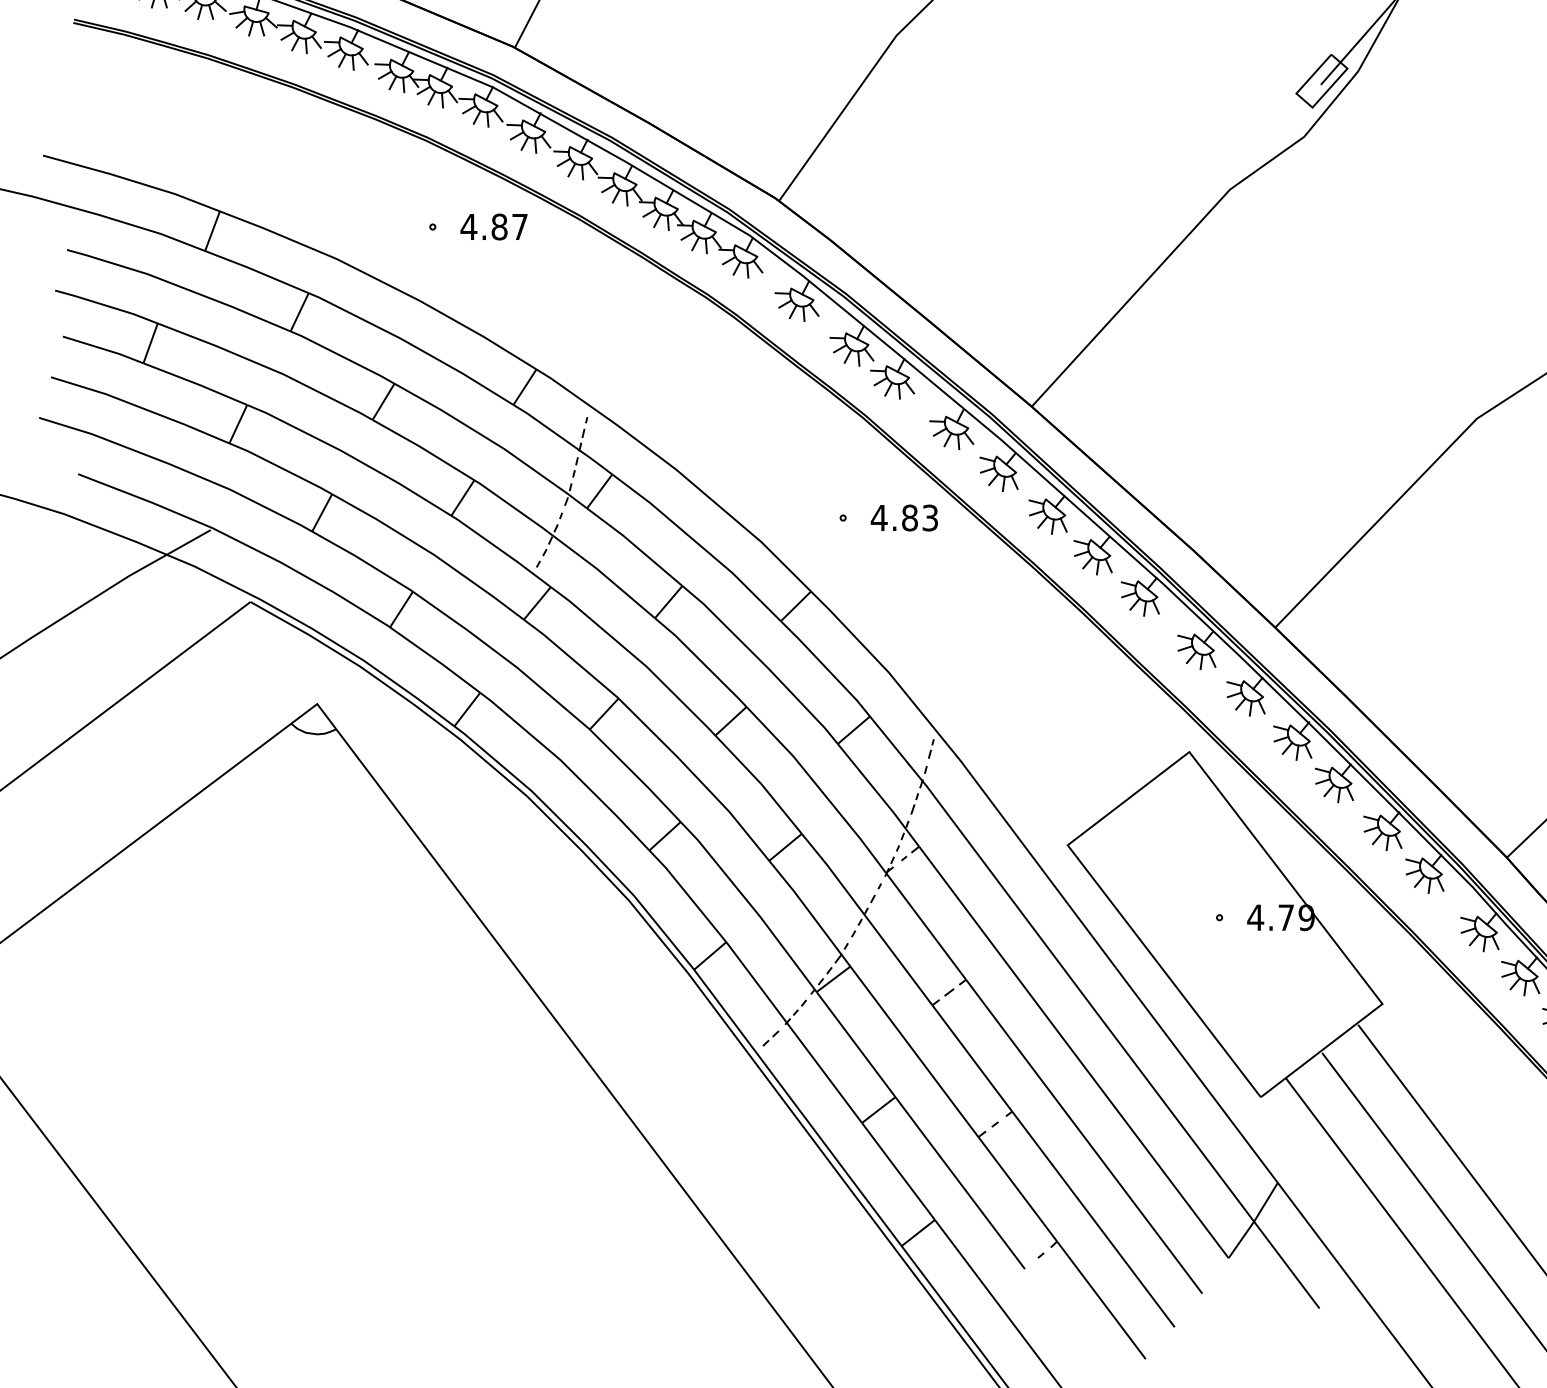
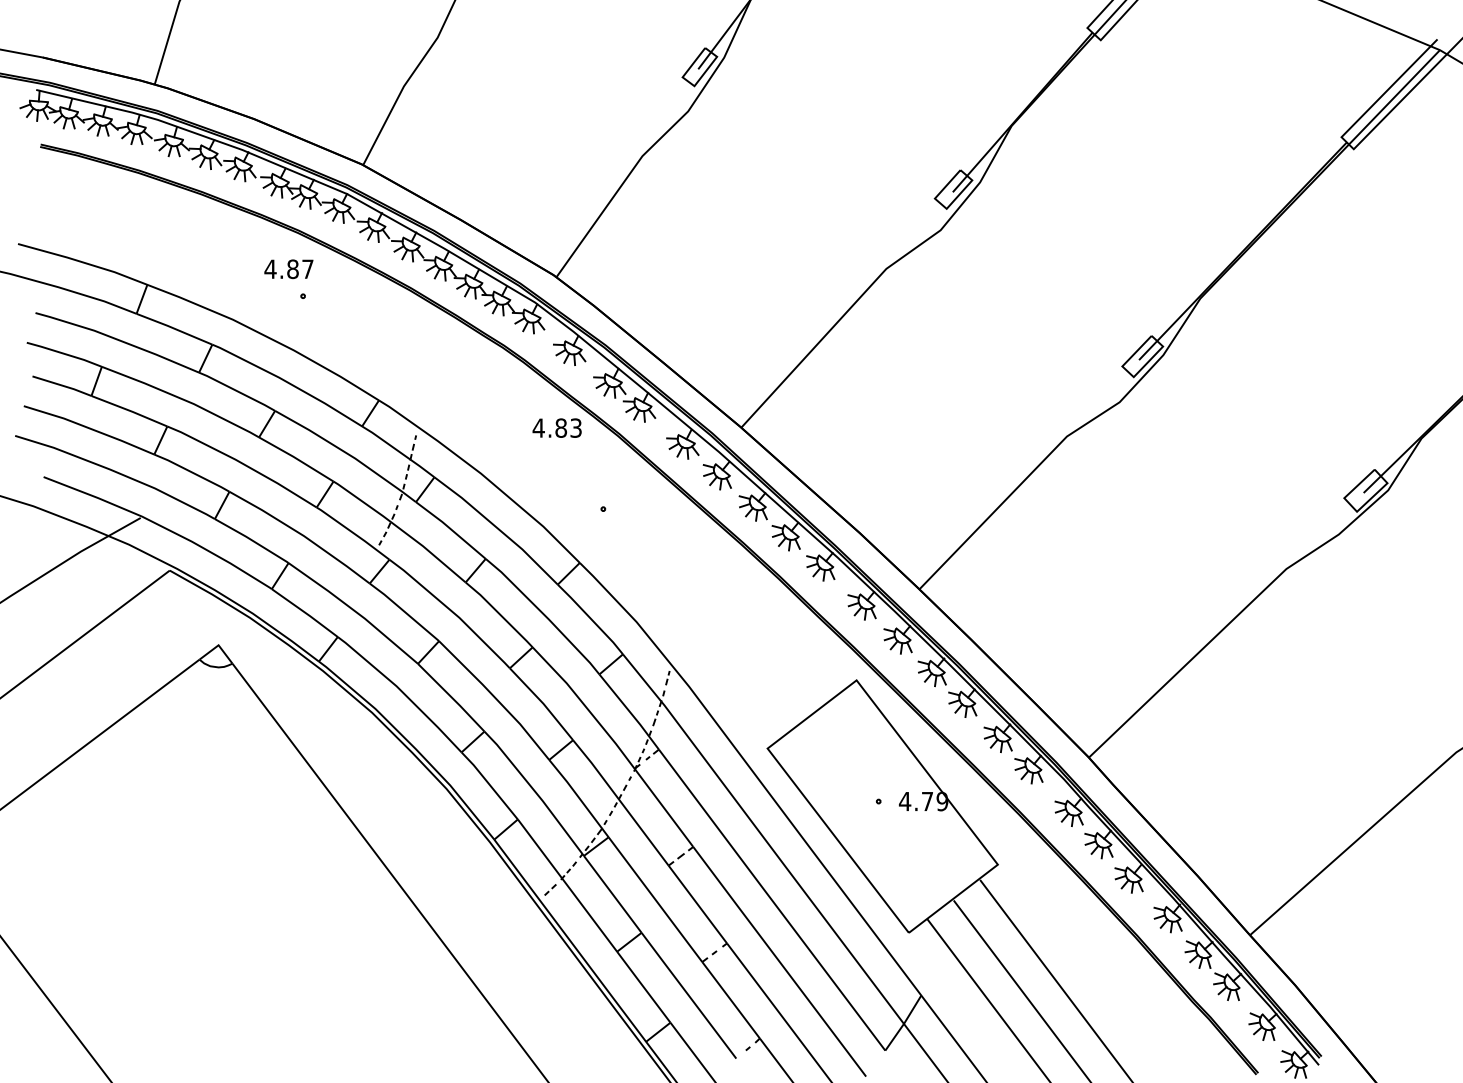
text: (493, 227) -> (288, 269), moved
text: (903, 517) -> (556, 427), moved

